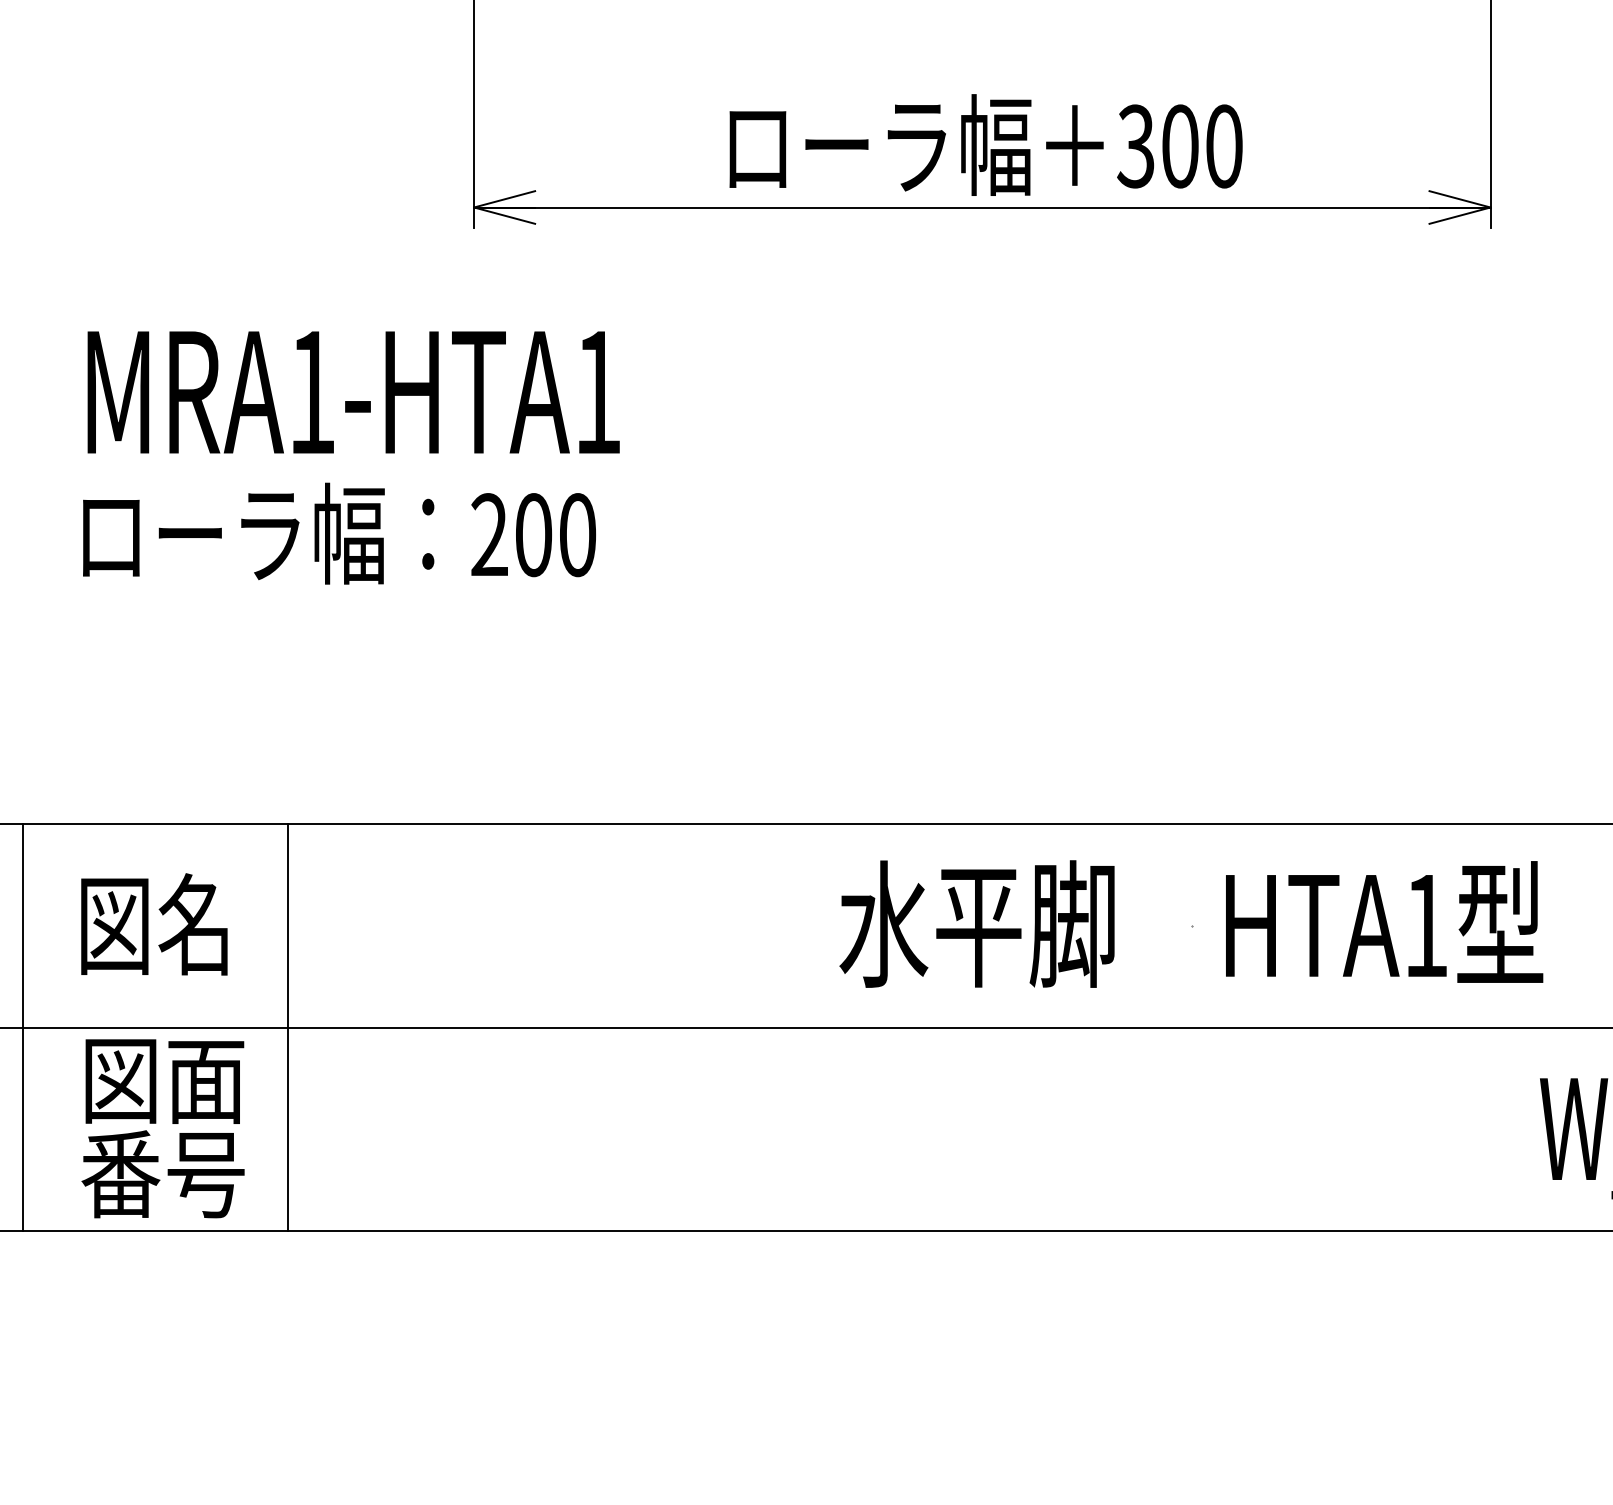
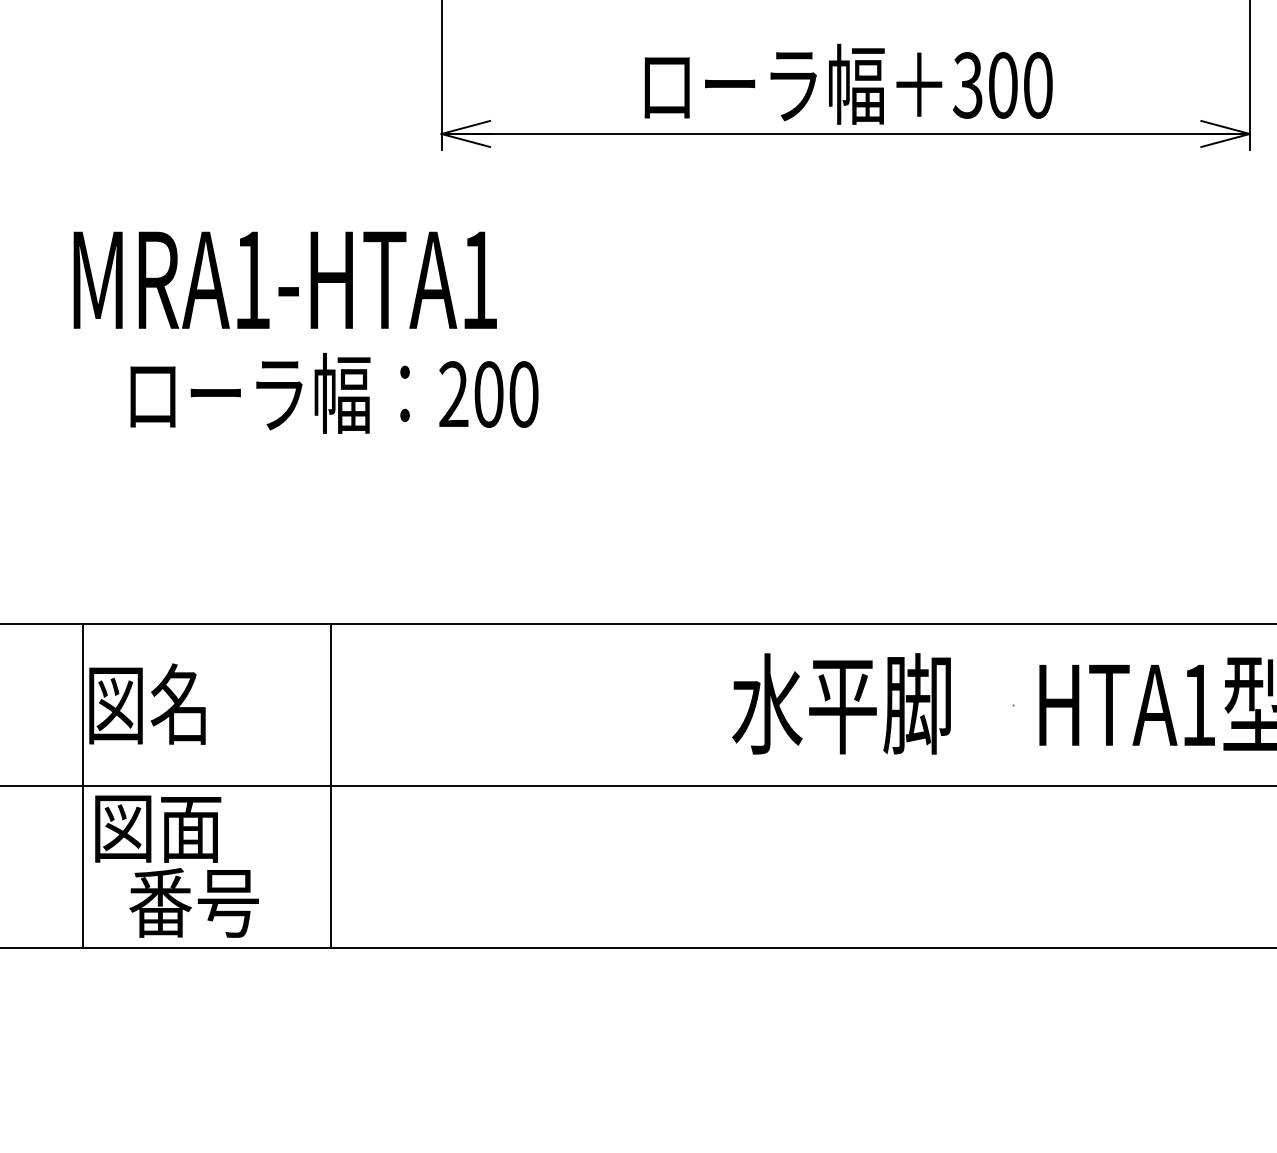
text: (353, 392) -> (285, 280), moved
text: (154, 924) -> (147, 704), moved
line: (287, 1027) -> (330, 786), moved
text: (164, 1081) -> (157, 829), moved

